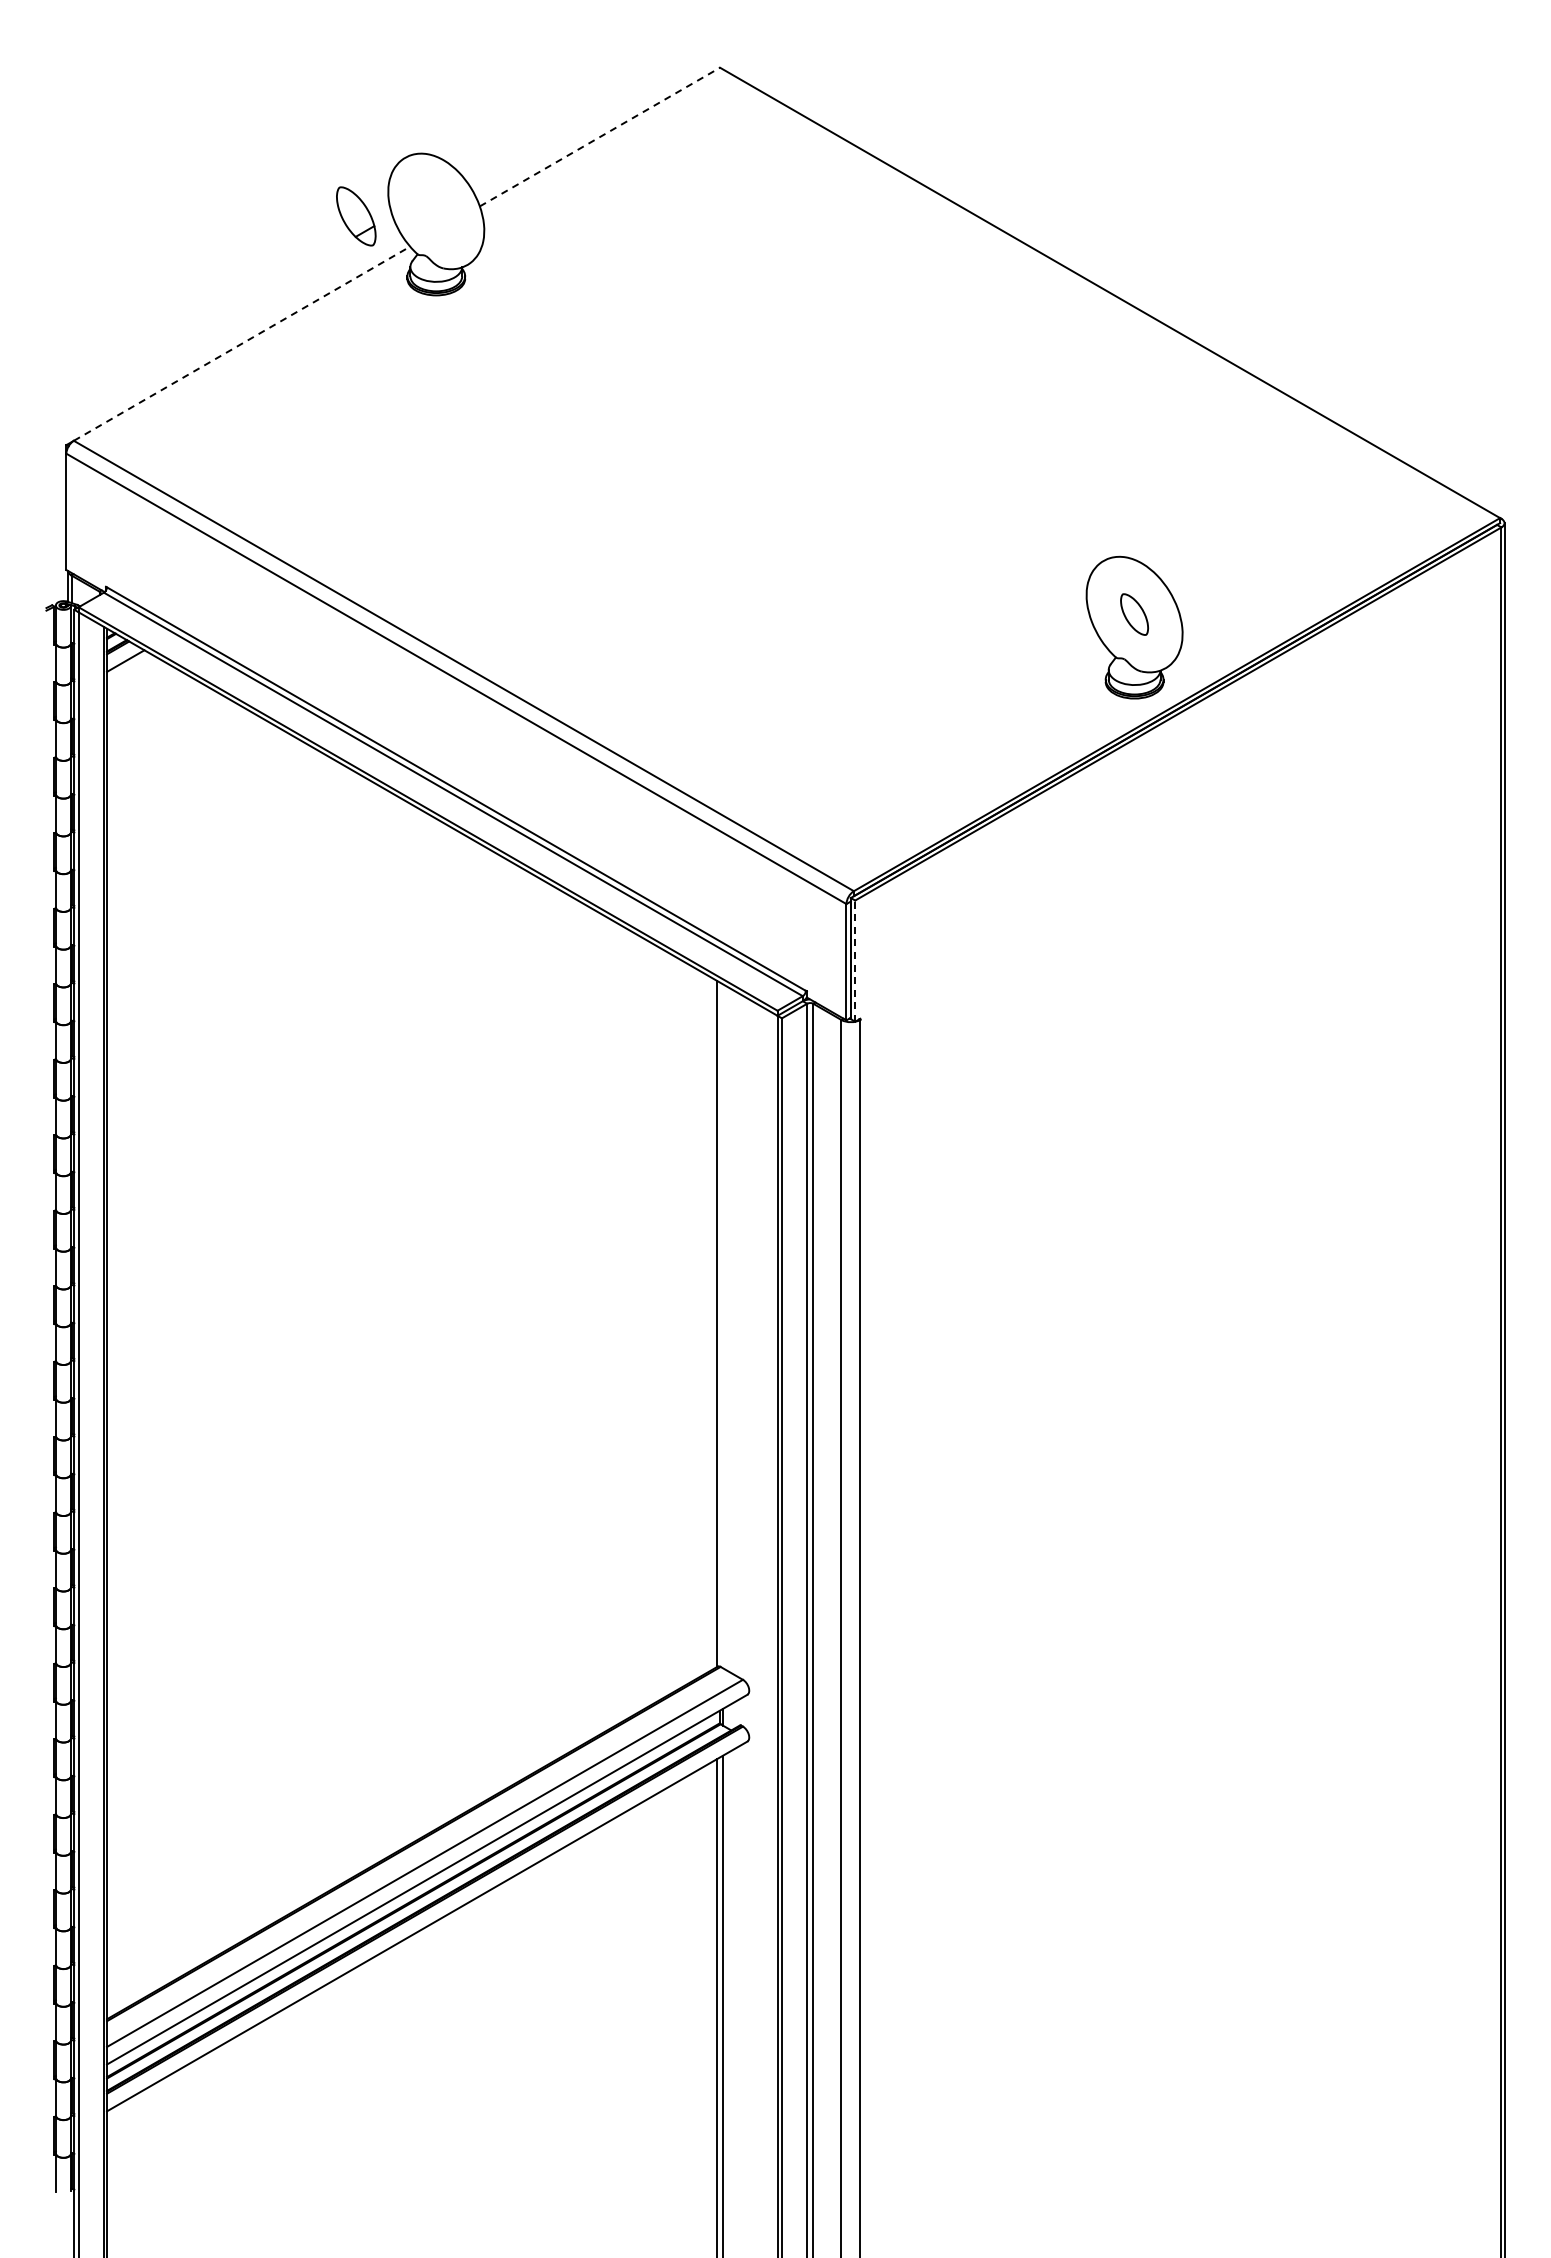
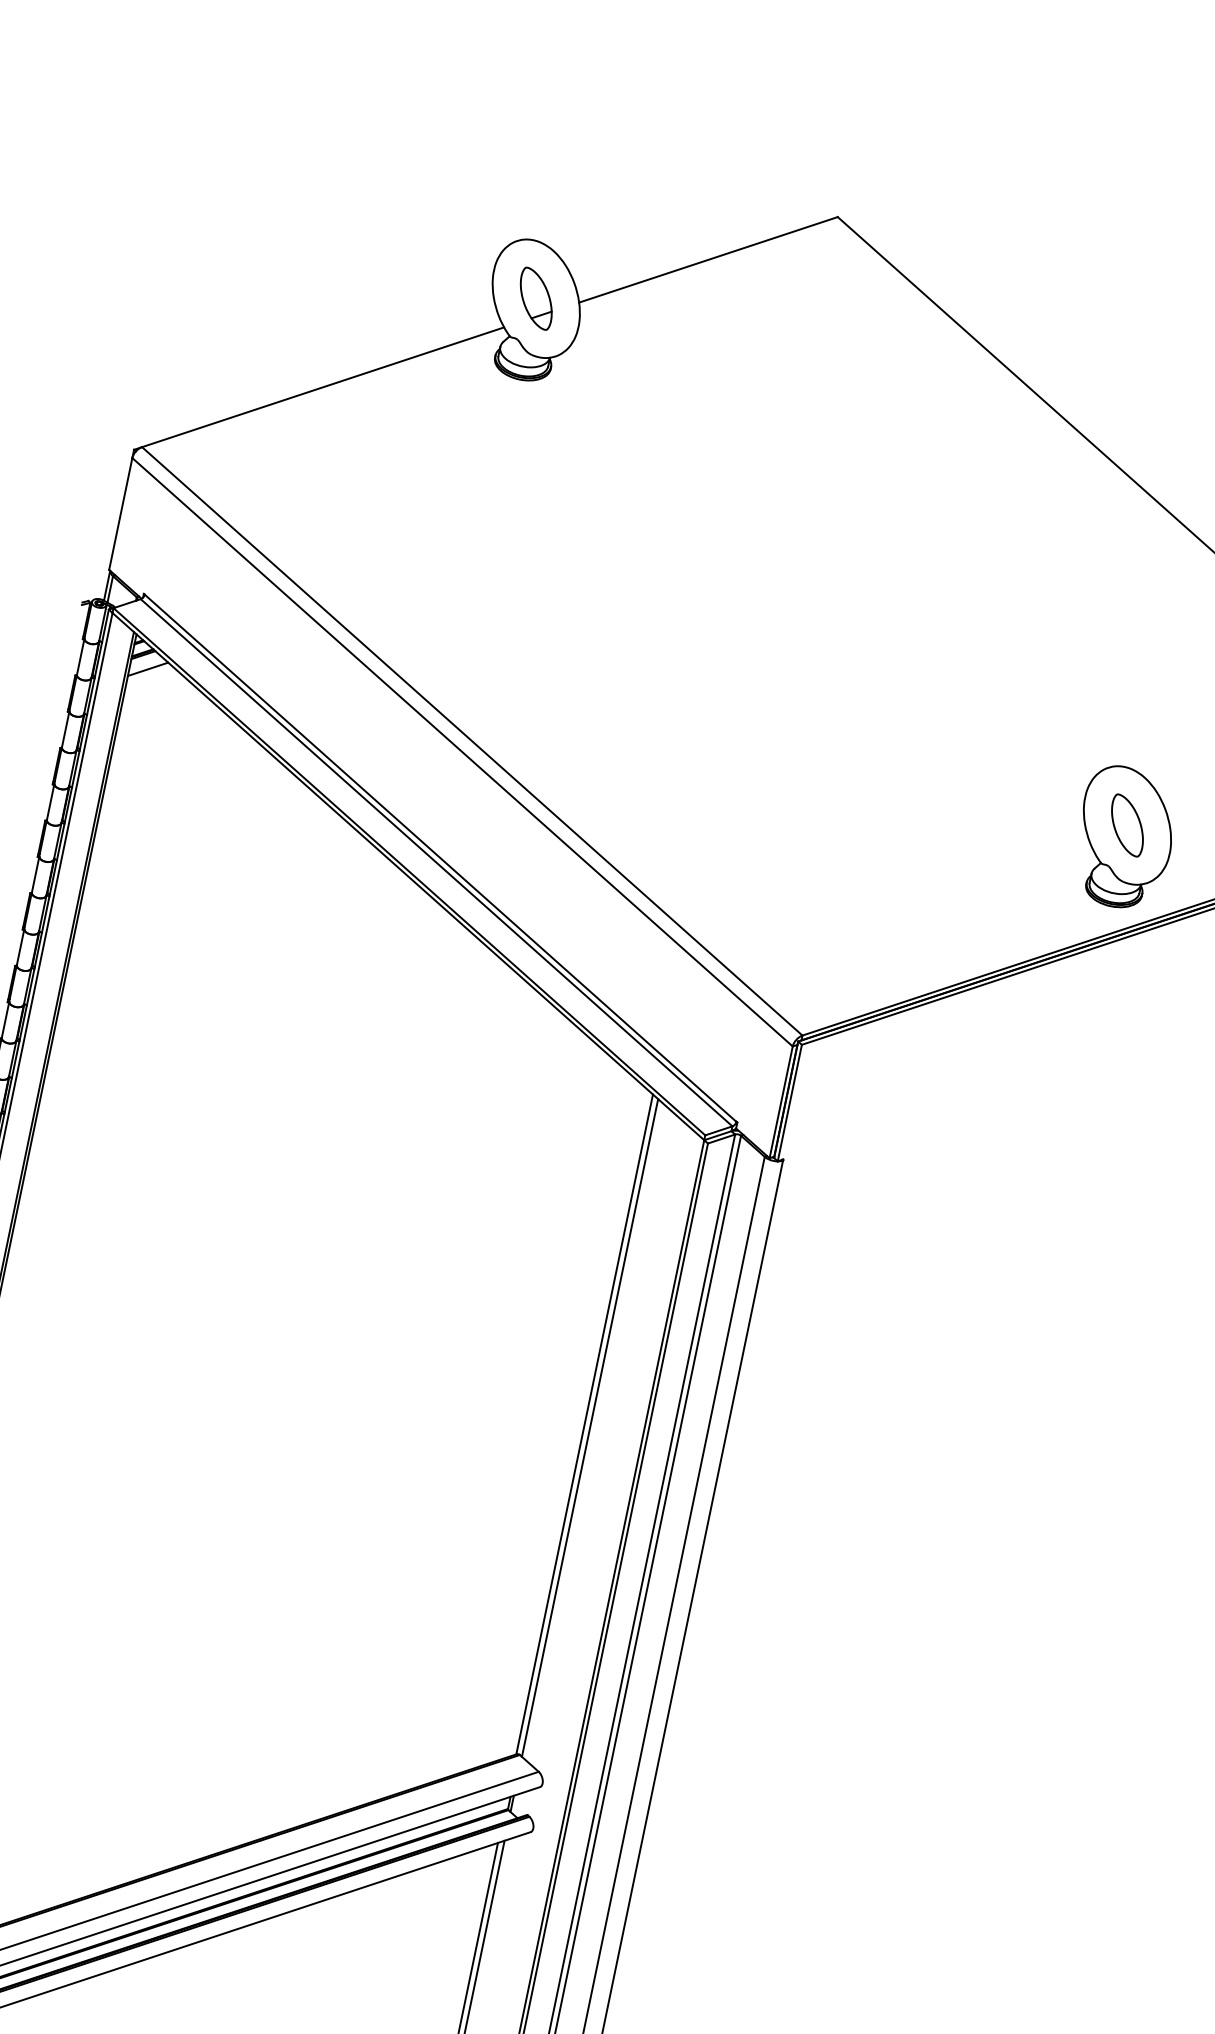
line: (599, 137) -> (707, 260), dashed -> solid
part: (356, 216) -> (536, 298), moved
line: (242, 343) -> (323, 387), dashed -> solid
part: (1134, 614) -> (1127, 825), size x1.43
line: (855, 961) -> (790, 1103), dashed -> solid
line: (723, 1326) -> (590, 1428), added

